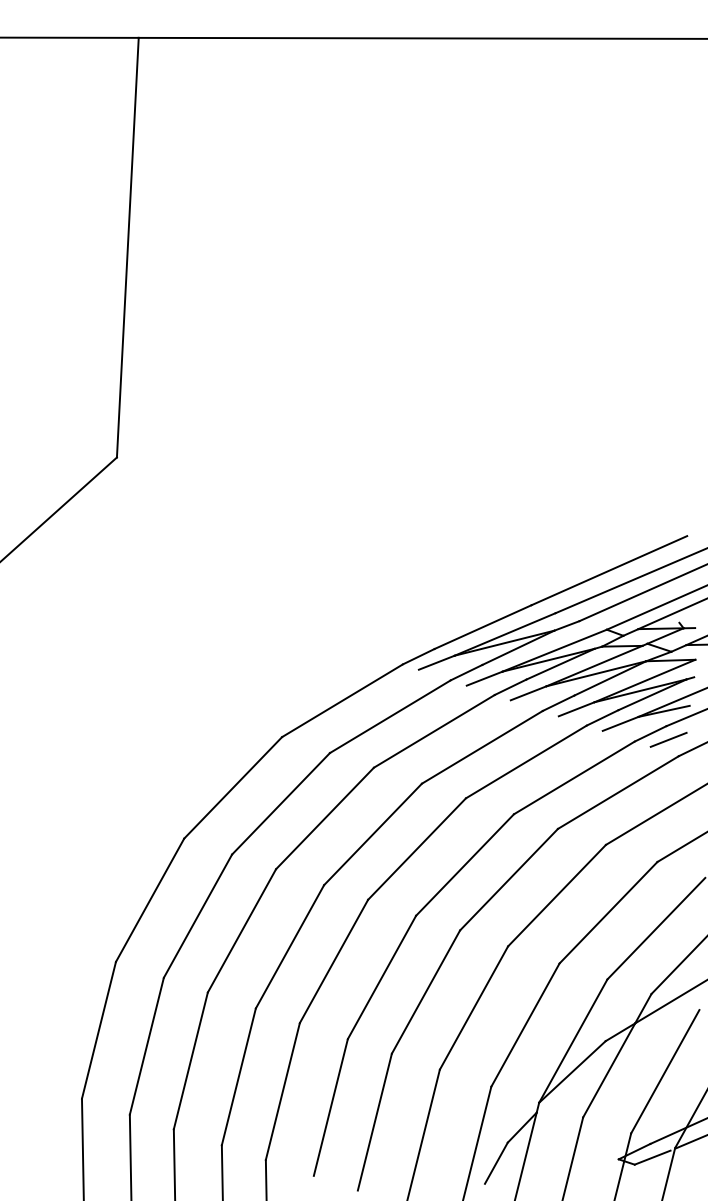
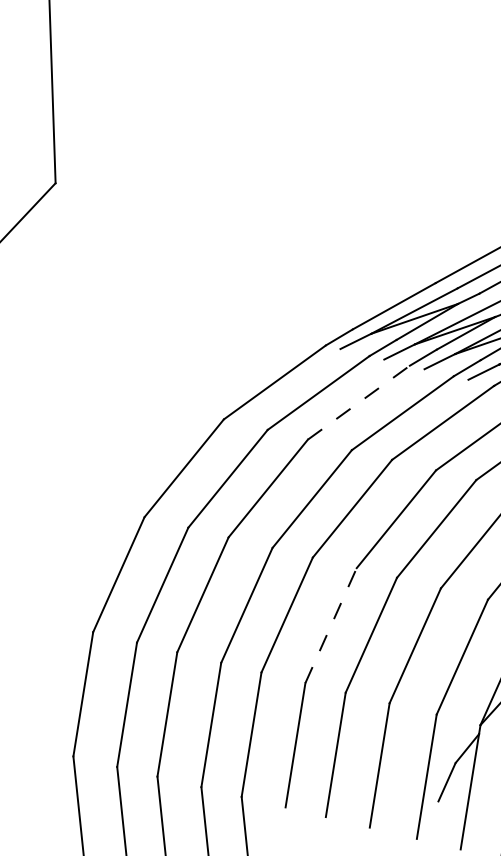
line: (434, 731) -> (359, 402), solid -> dashed
line: (382, 976) -> (331, 624), solid -> dashed

